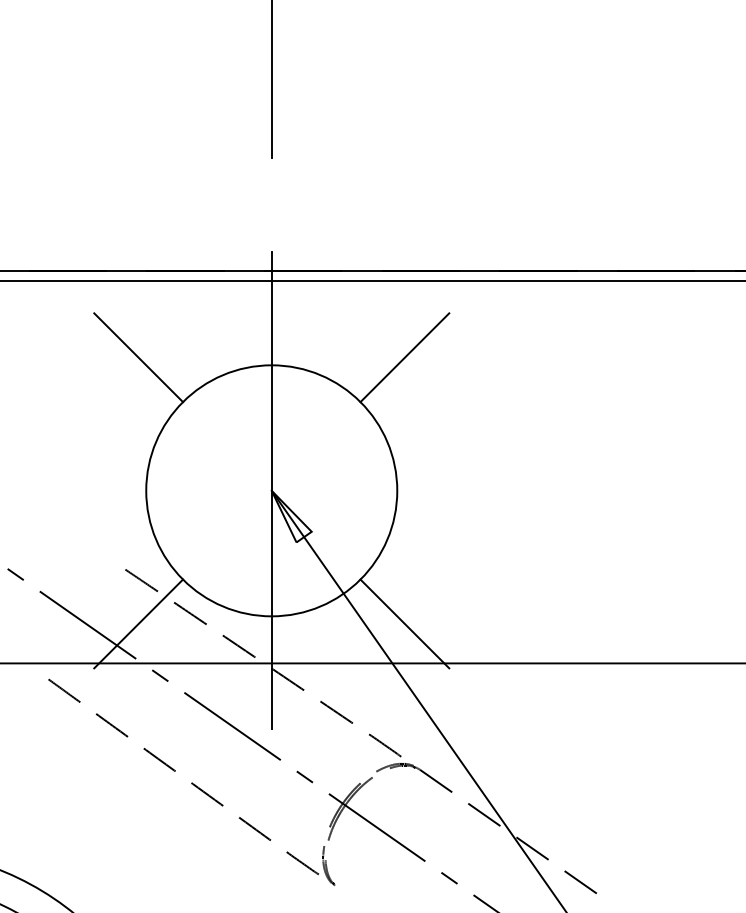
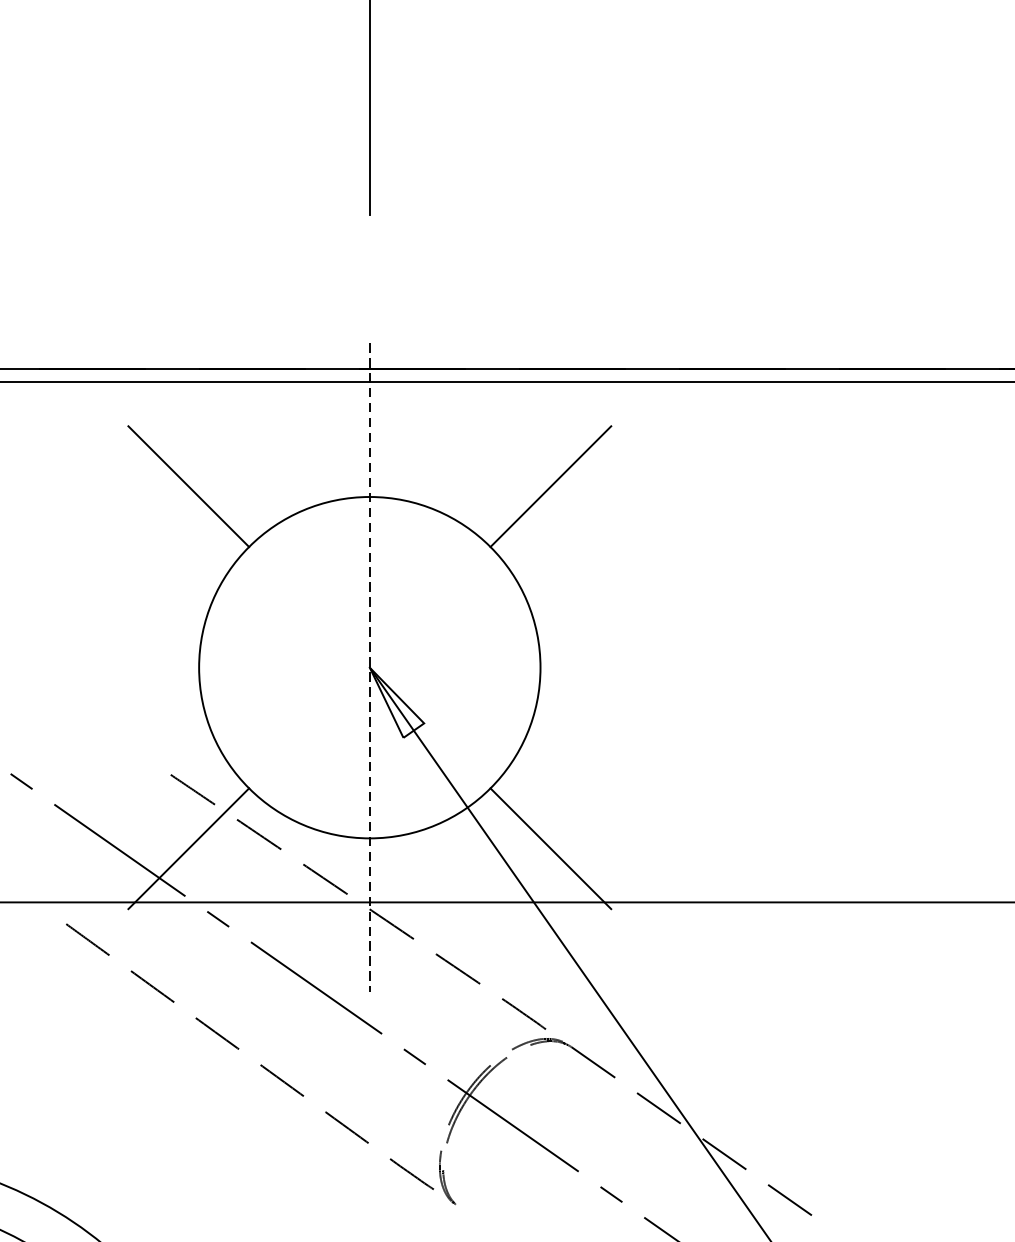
line: (271, 490) -> (369, 667), solid -> dashed

